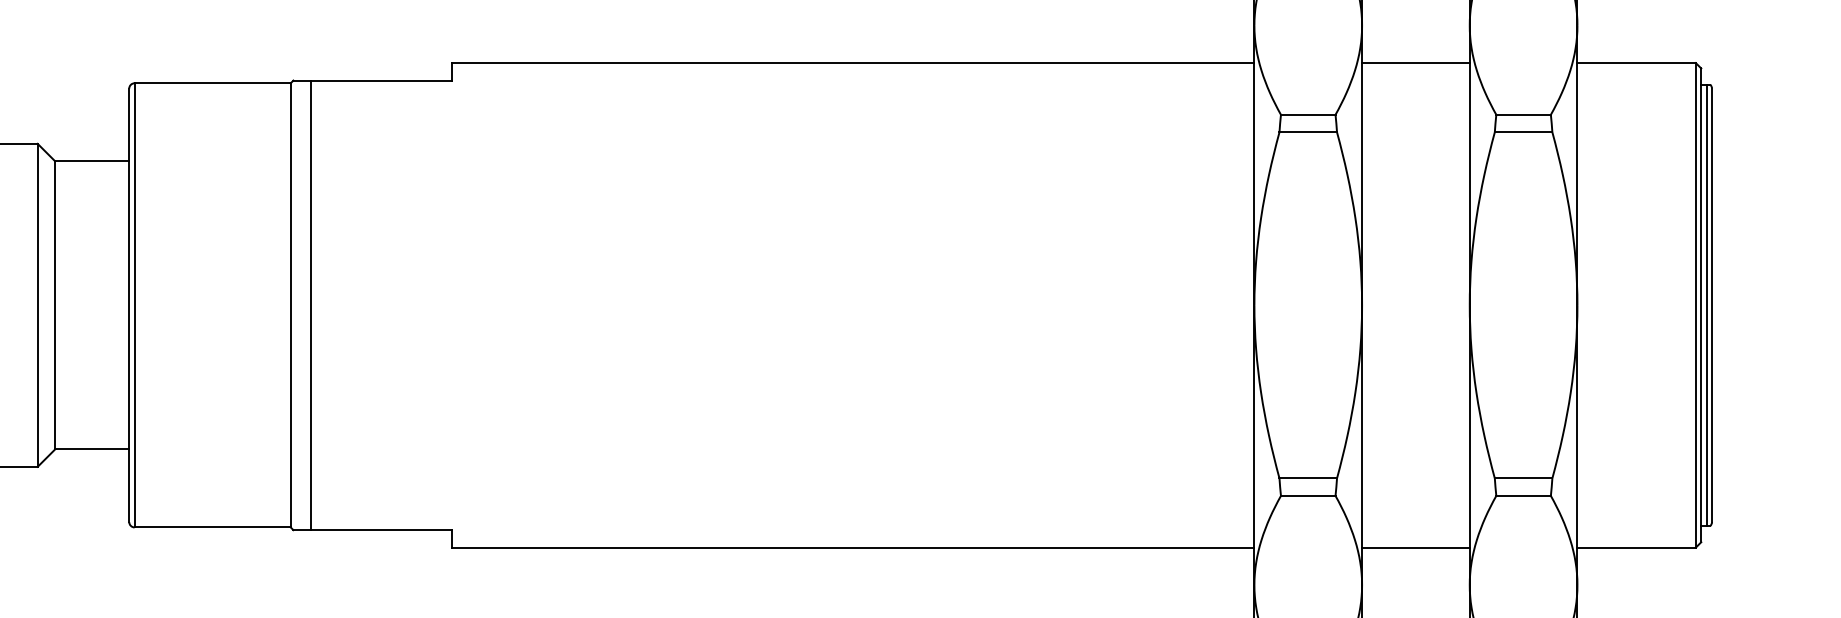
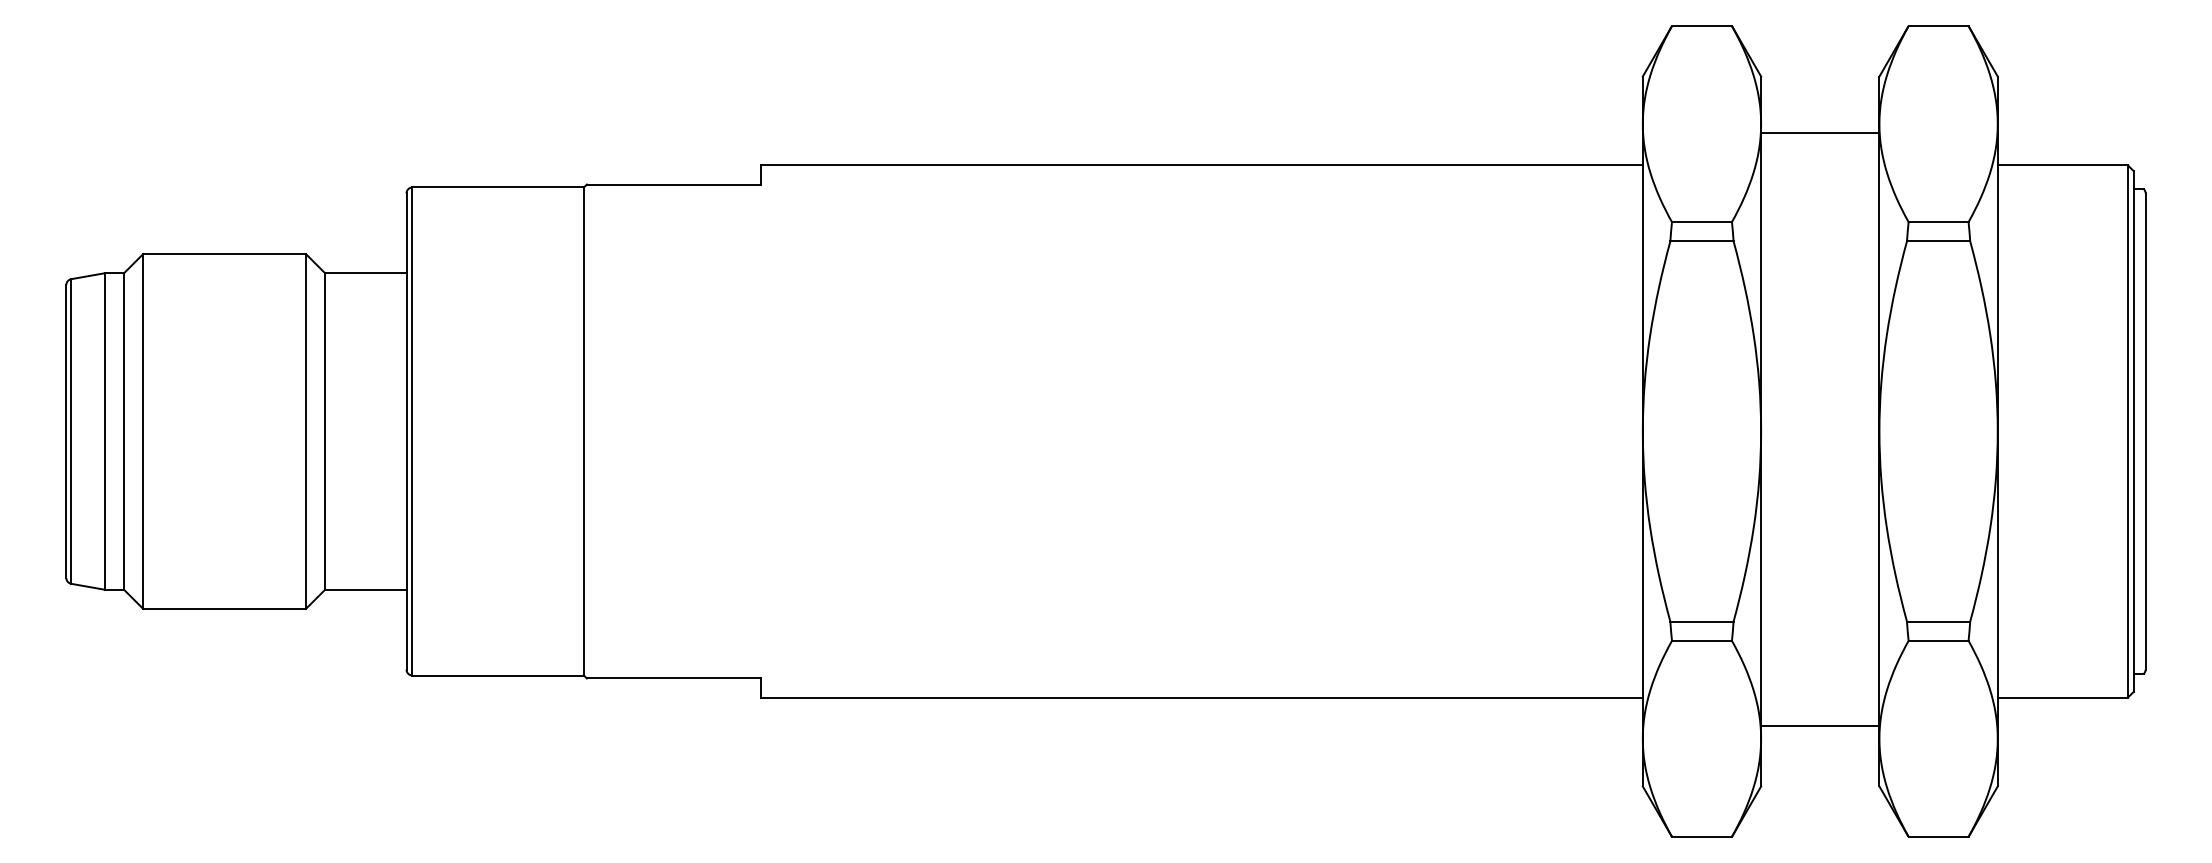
line: (1416, 63) -> (1820, 133), moved
line: (311, 305) -> (606, 431), removed
line: (1706, 305) -> (2139, 431), removed
line: (1416, 547) -> (1820, 725), moved

